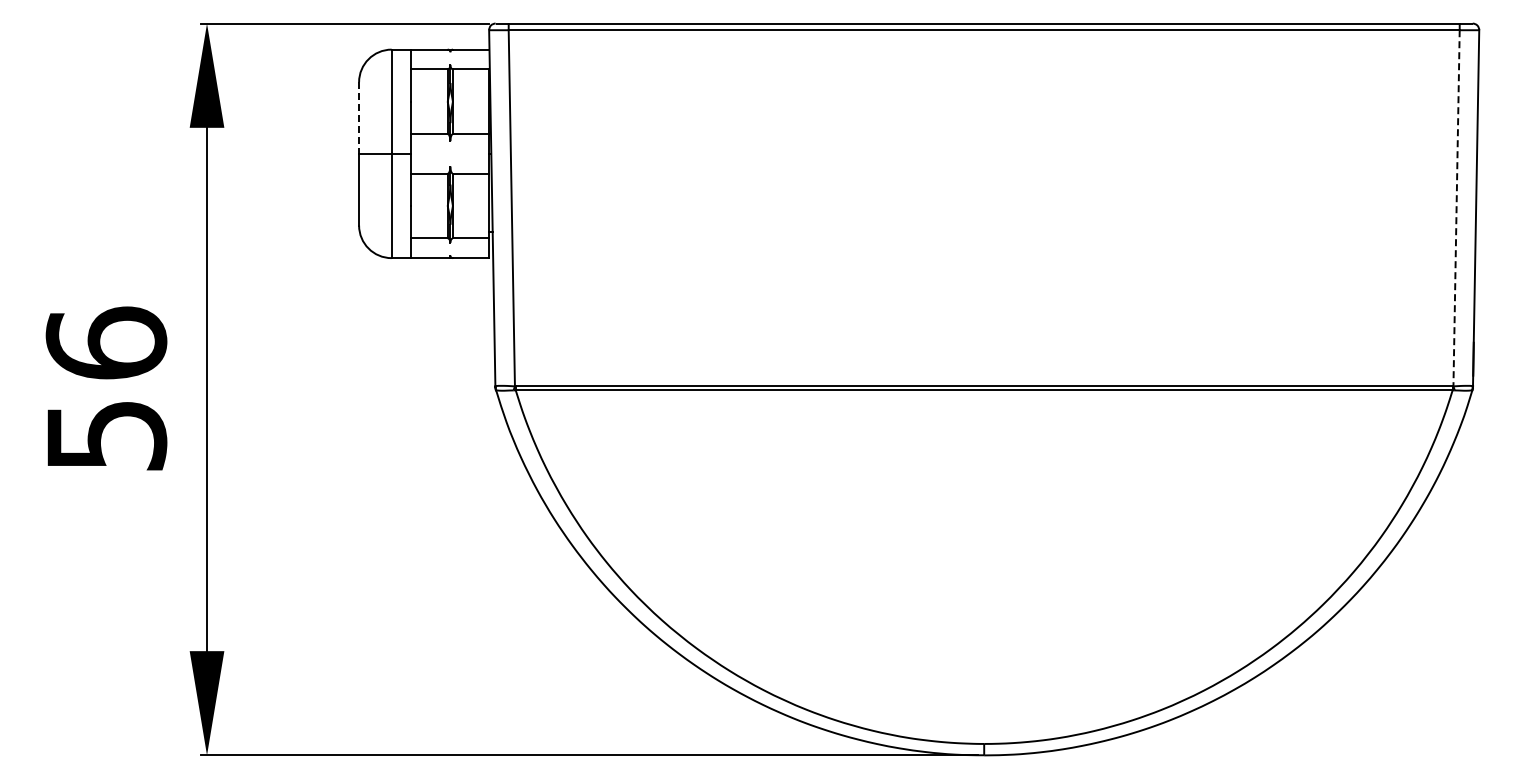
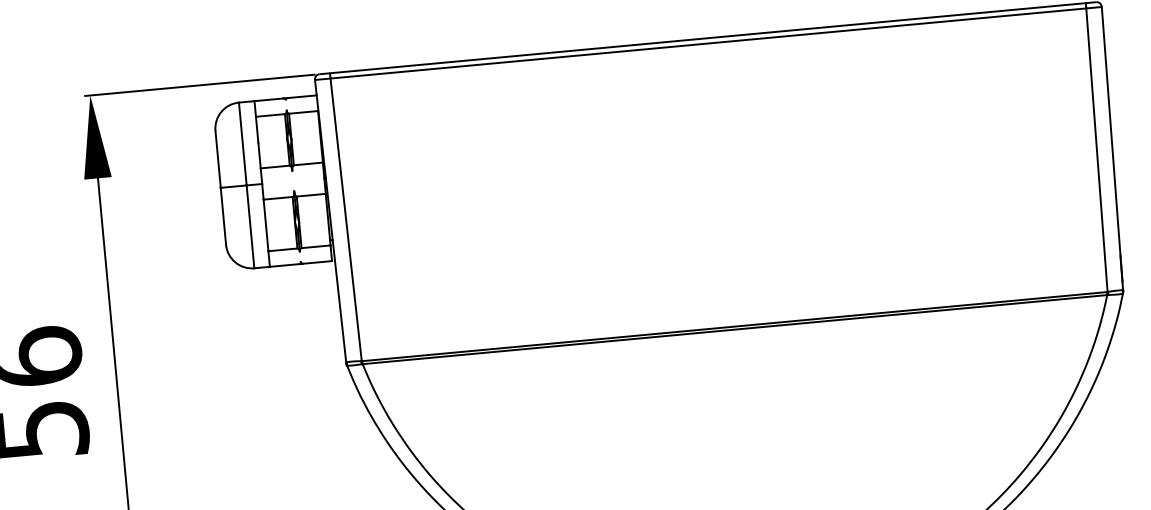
line: (359, 117) -> (218, 158), dashed -> solid
line: (1456, 208) -> (1096, 150), dashed -> solid

